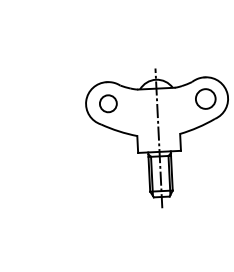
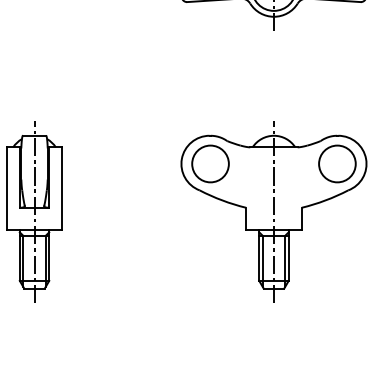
part: (205, 98) -> (337, 163), size x1.43
part: (108, 103) -> (210, 163), size x1.67

